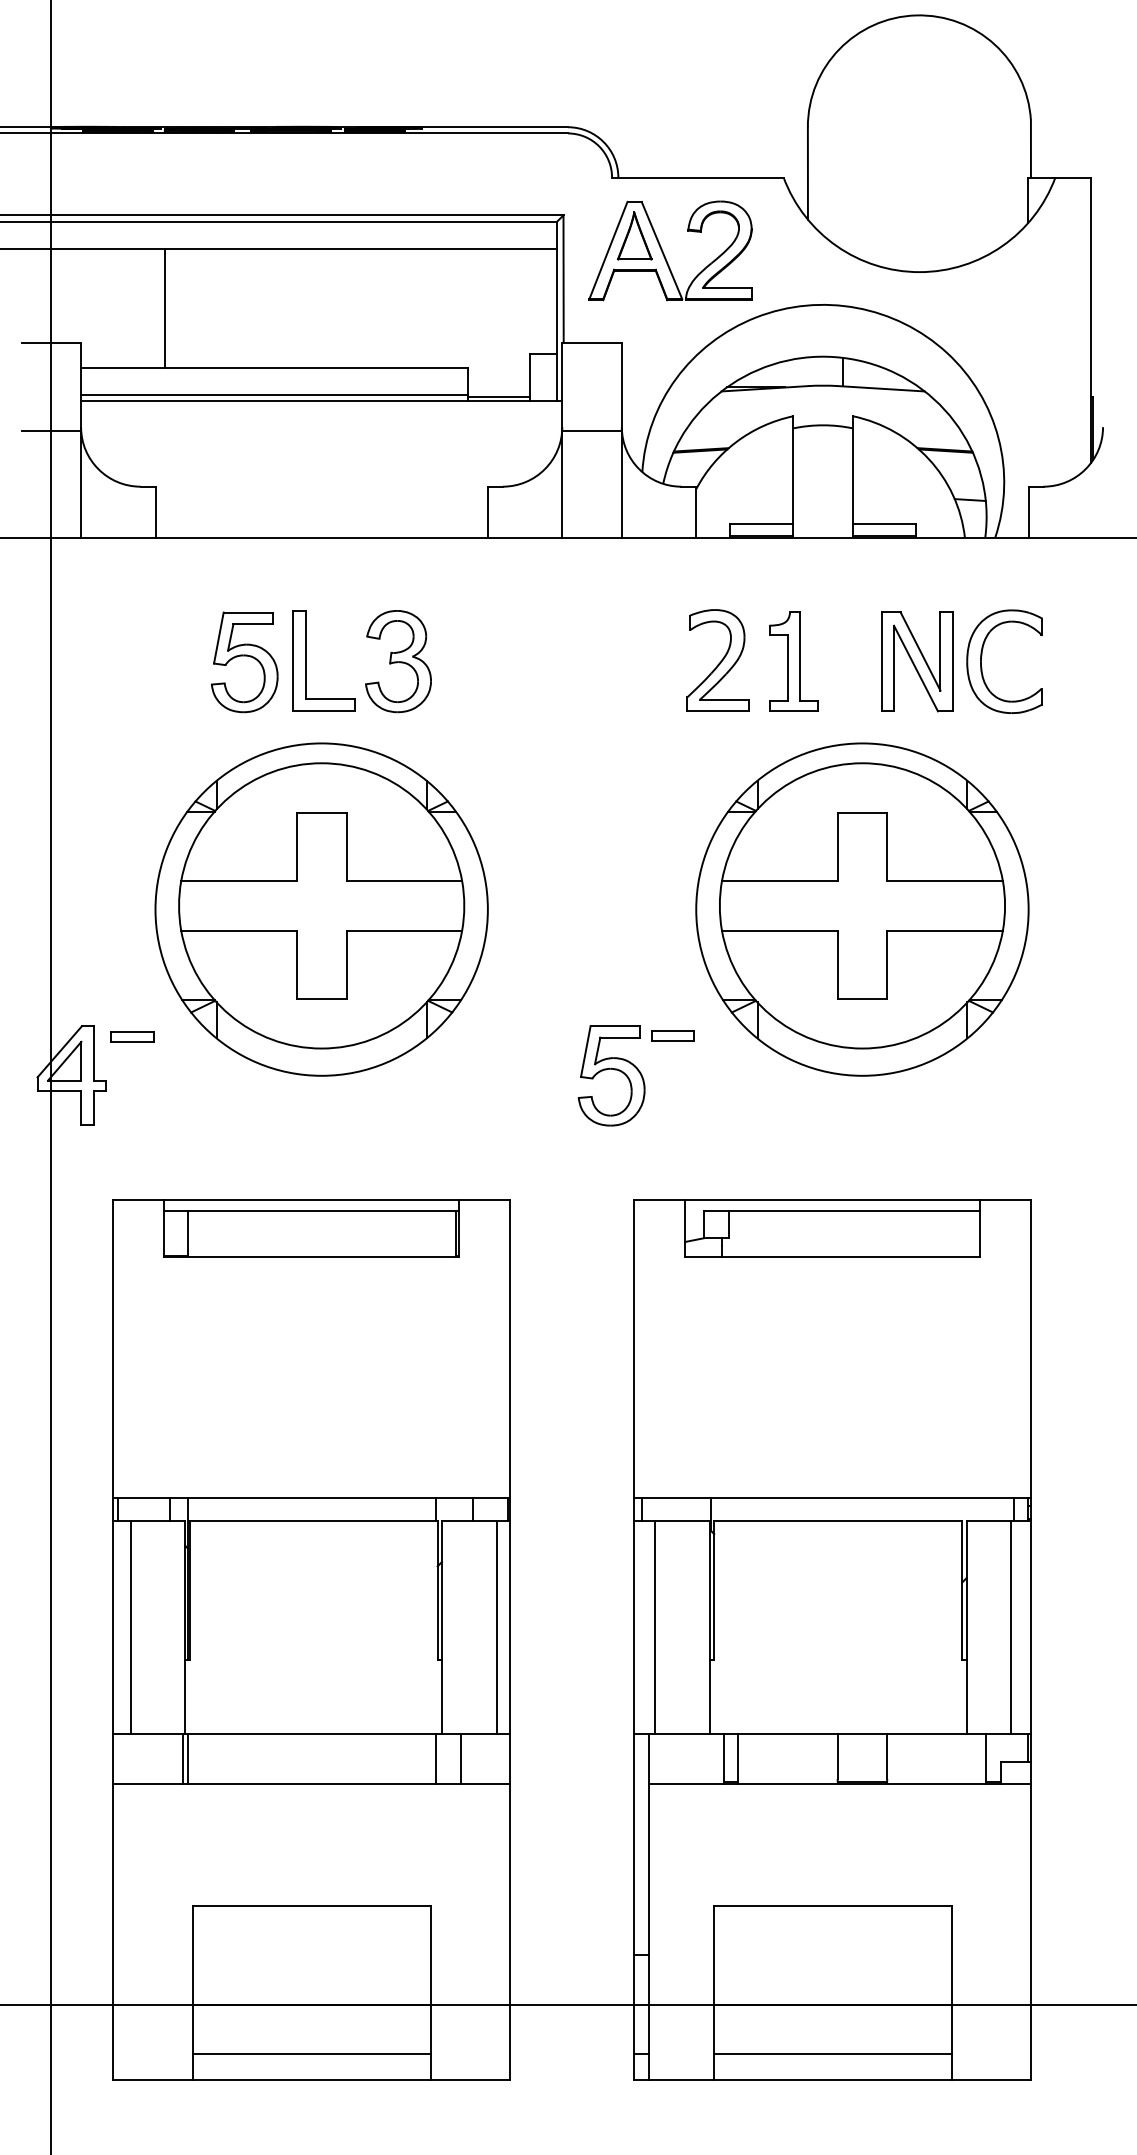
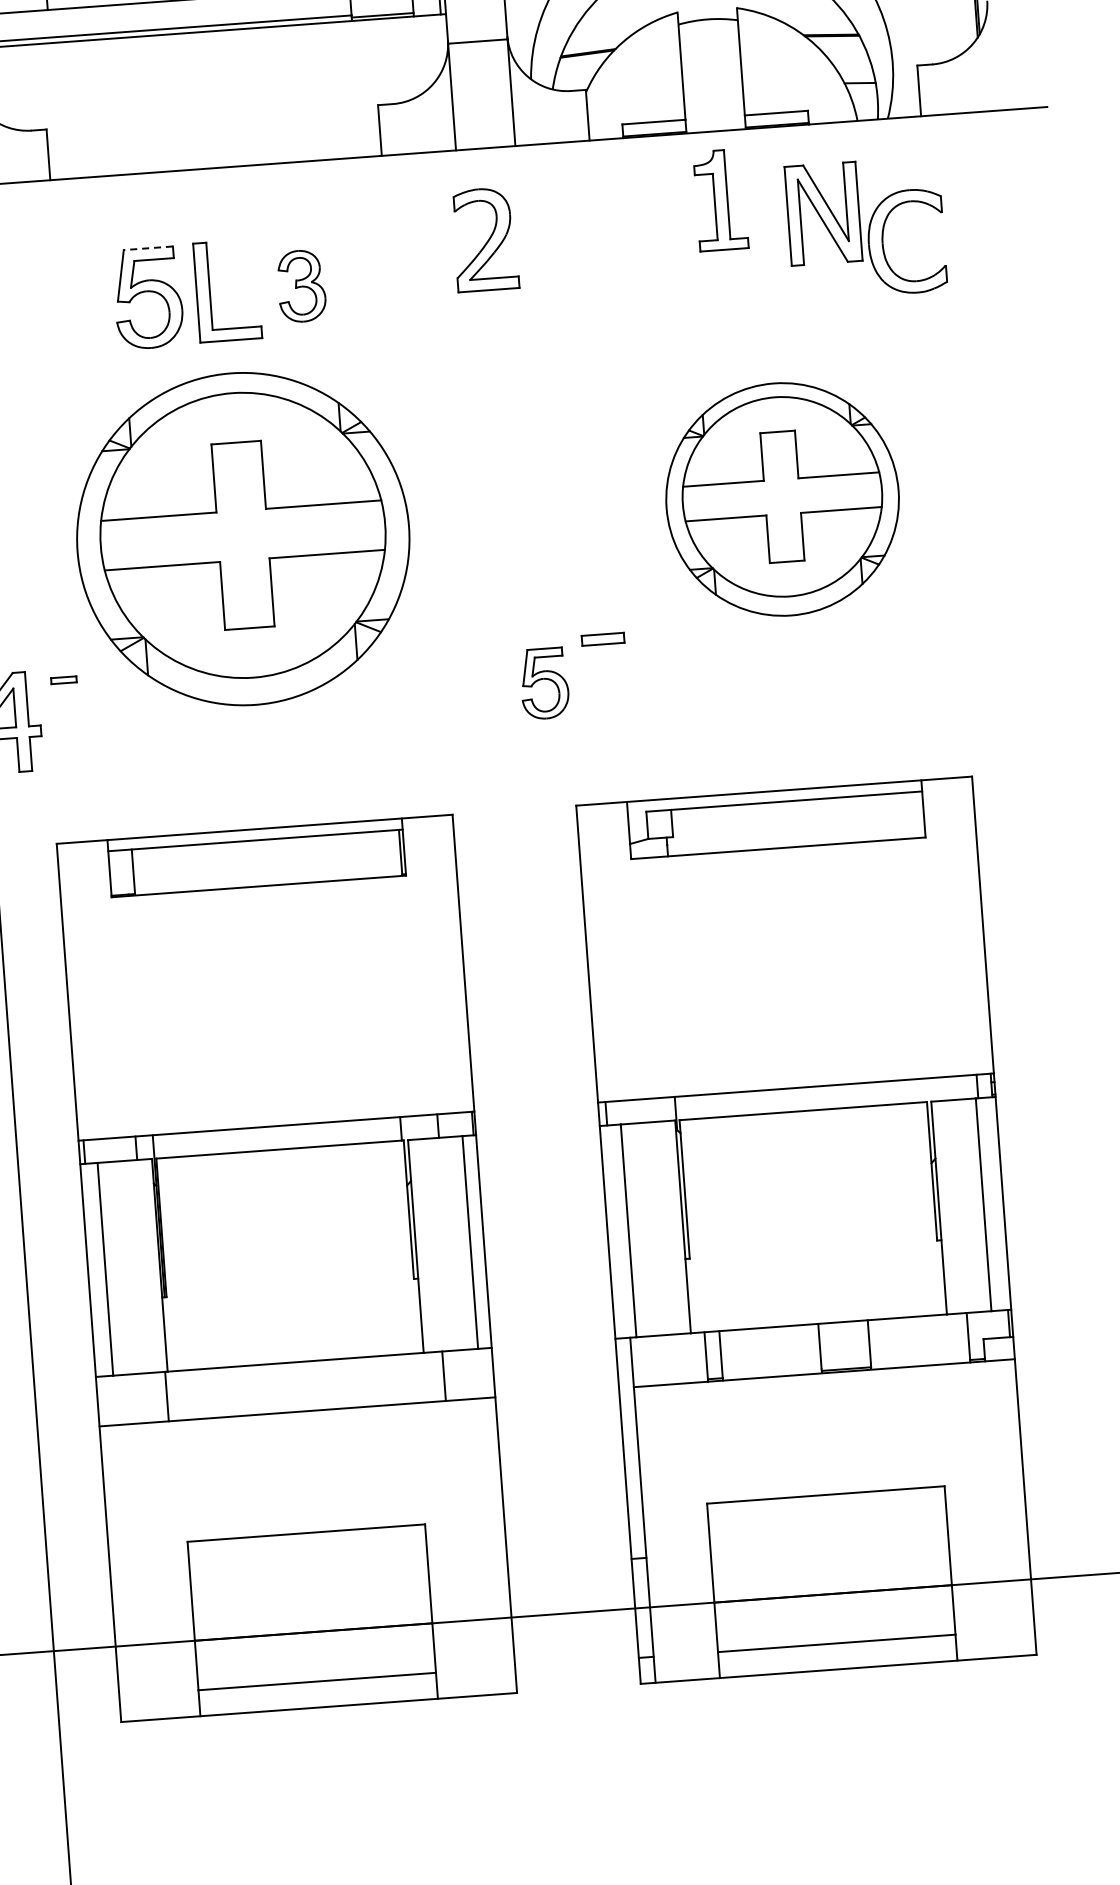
line: (248, 612) -> (148, 248), solid -> dashed
part: (717, 660) -> (484, 239), moved
part: (398, 661) -> (301, 286), size x0.7
part: (793, 661) -> (720, 200), moved
part: (917, 661) -> (823, 213), moved
part: (862, 909) -> (782, 499), size x0.7
part: (132, 1036) -> (63, 679), size x0.6
part: (611, 1075) -> (544, 683), size x0.7
line: (187, 1759) -> (171, 1396), removed
line: (435, 1759) -> (419, 1378), removed

